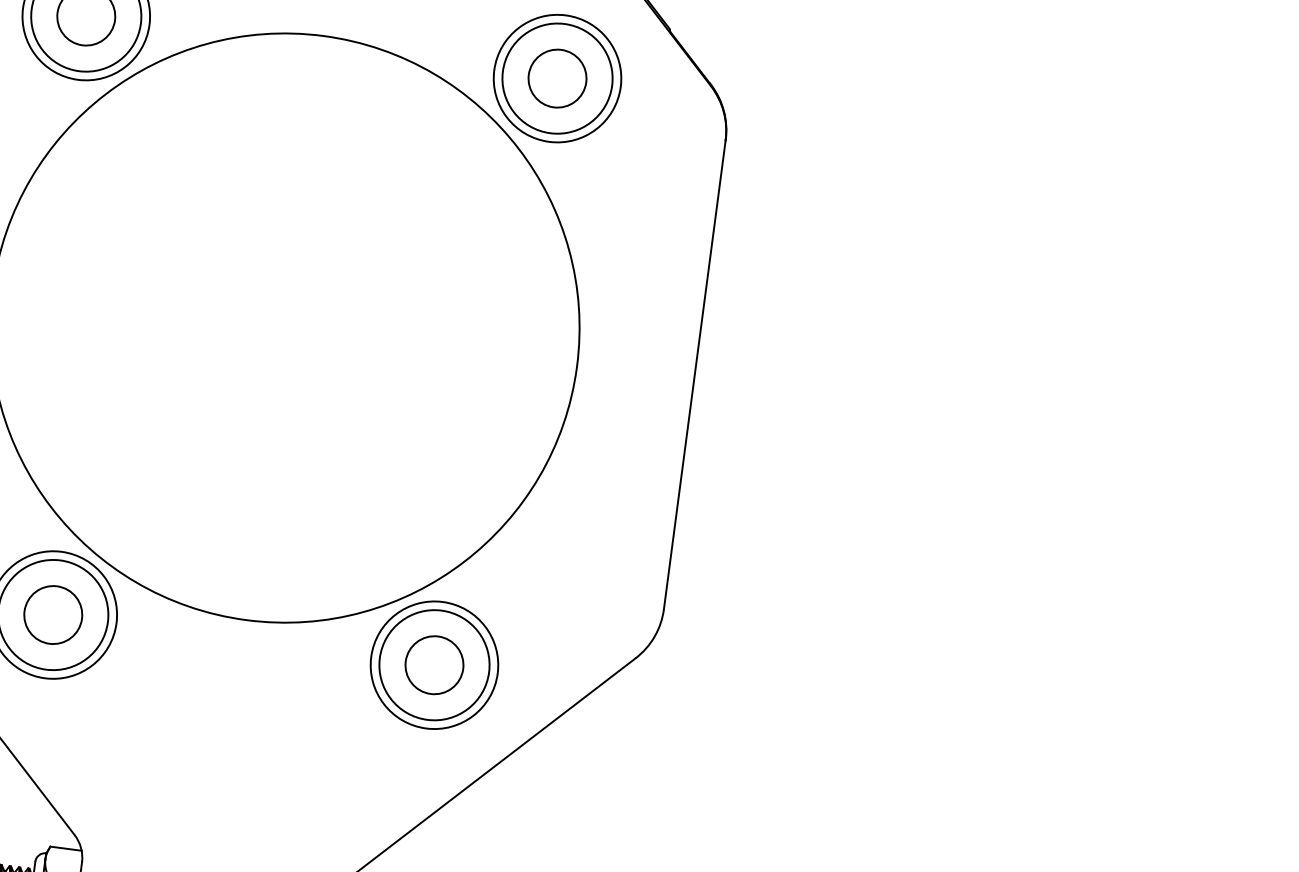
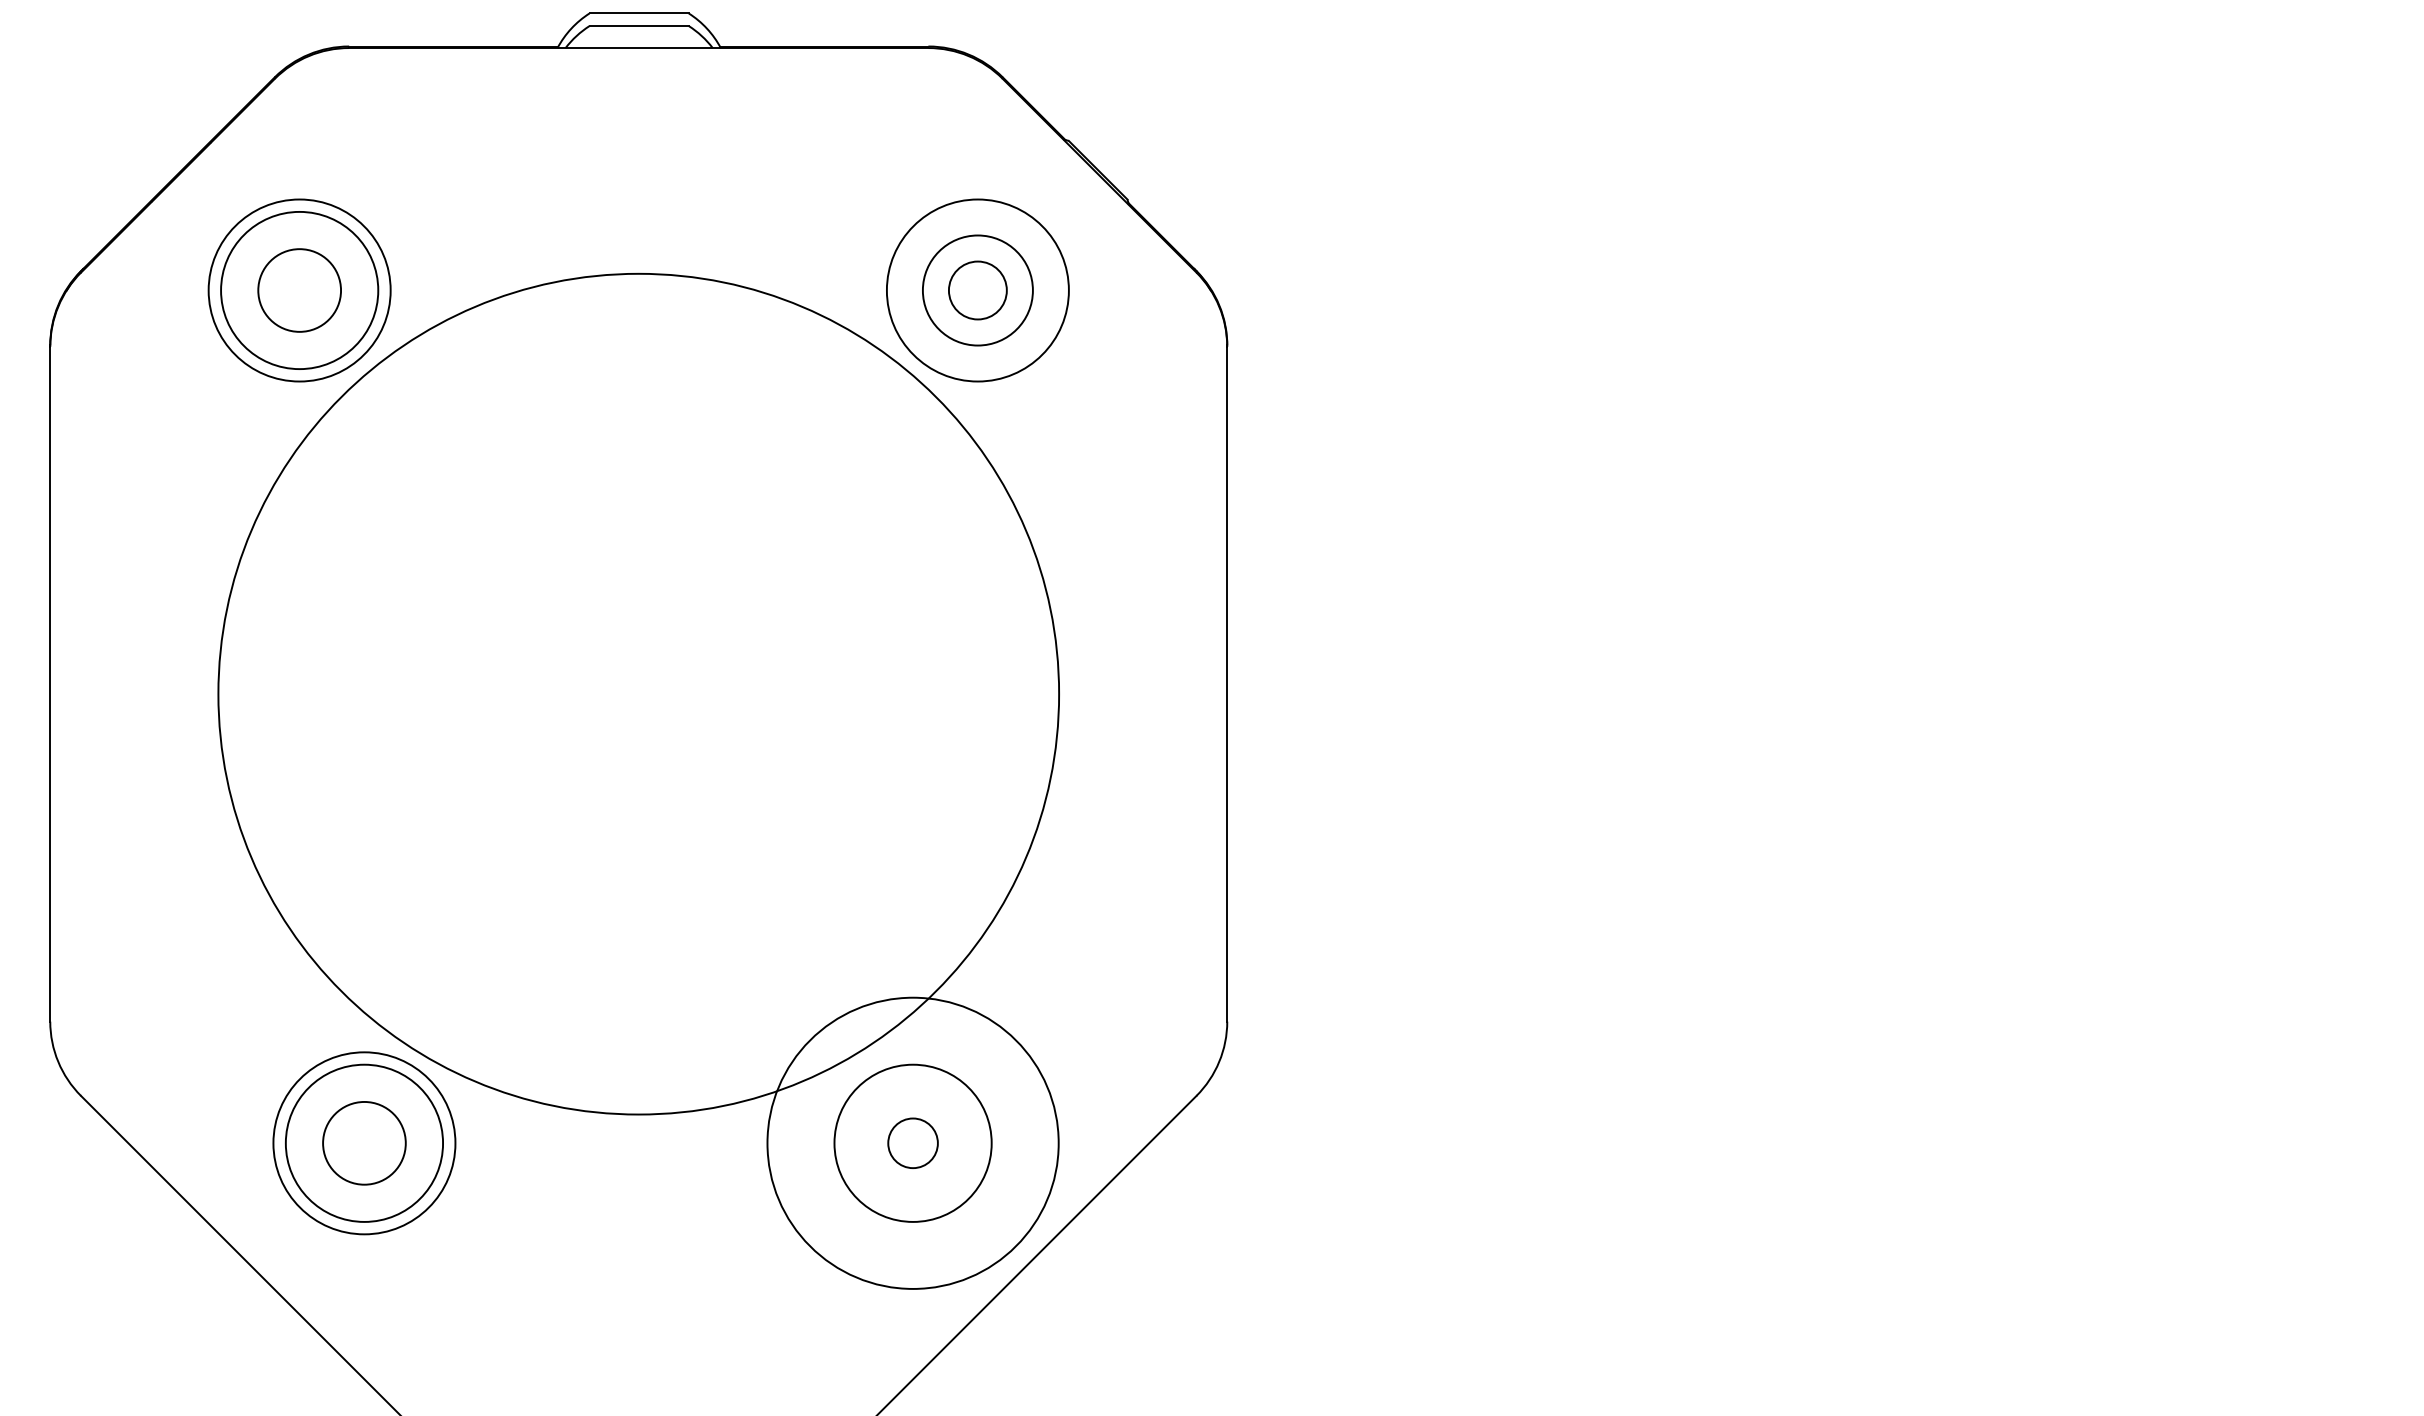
circle: (557, 78) -> (977, 290), size x0.7
circle: (557, 78) -> (977, 290), size x0.7
circle: (434, 664) -> (912, 1142), size x0.6
circle: (434, 665) -> (913, 1143), size x1.6

